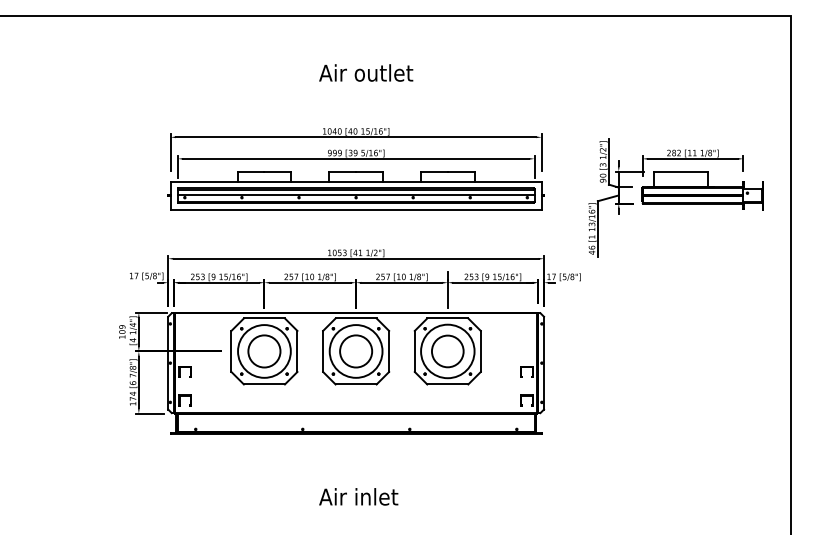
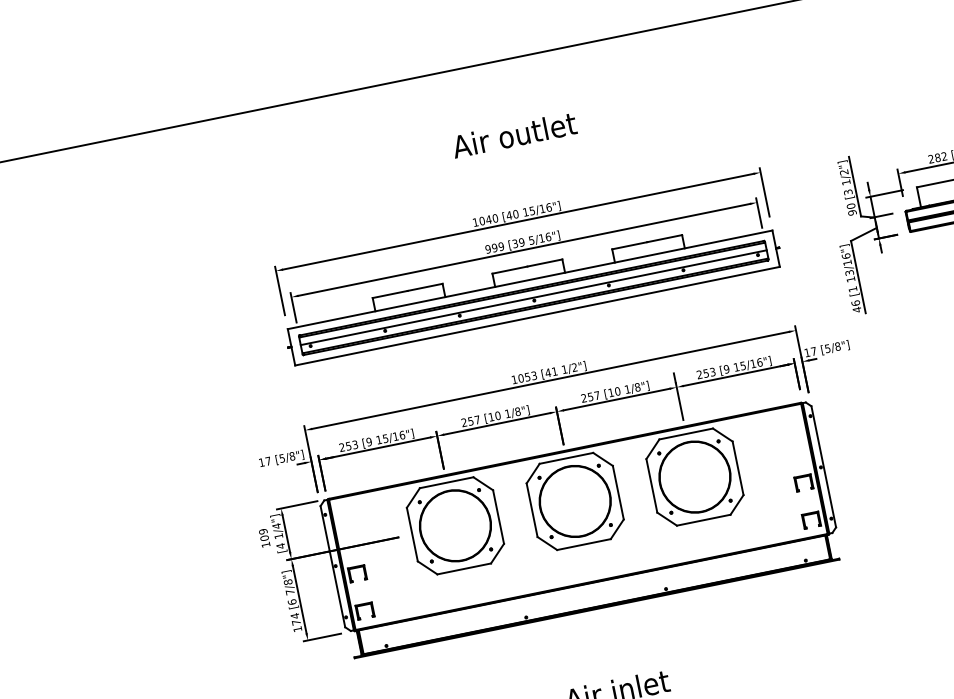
circle: (264, 351) -> (455, 525), size x1.67
circle: (355, 351) -> (574, 501), size x1.67
circle: (447, 351) -> (694, 477), size x1.67

